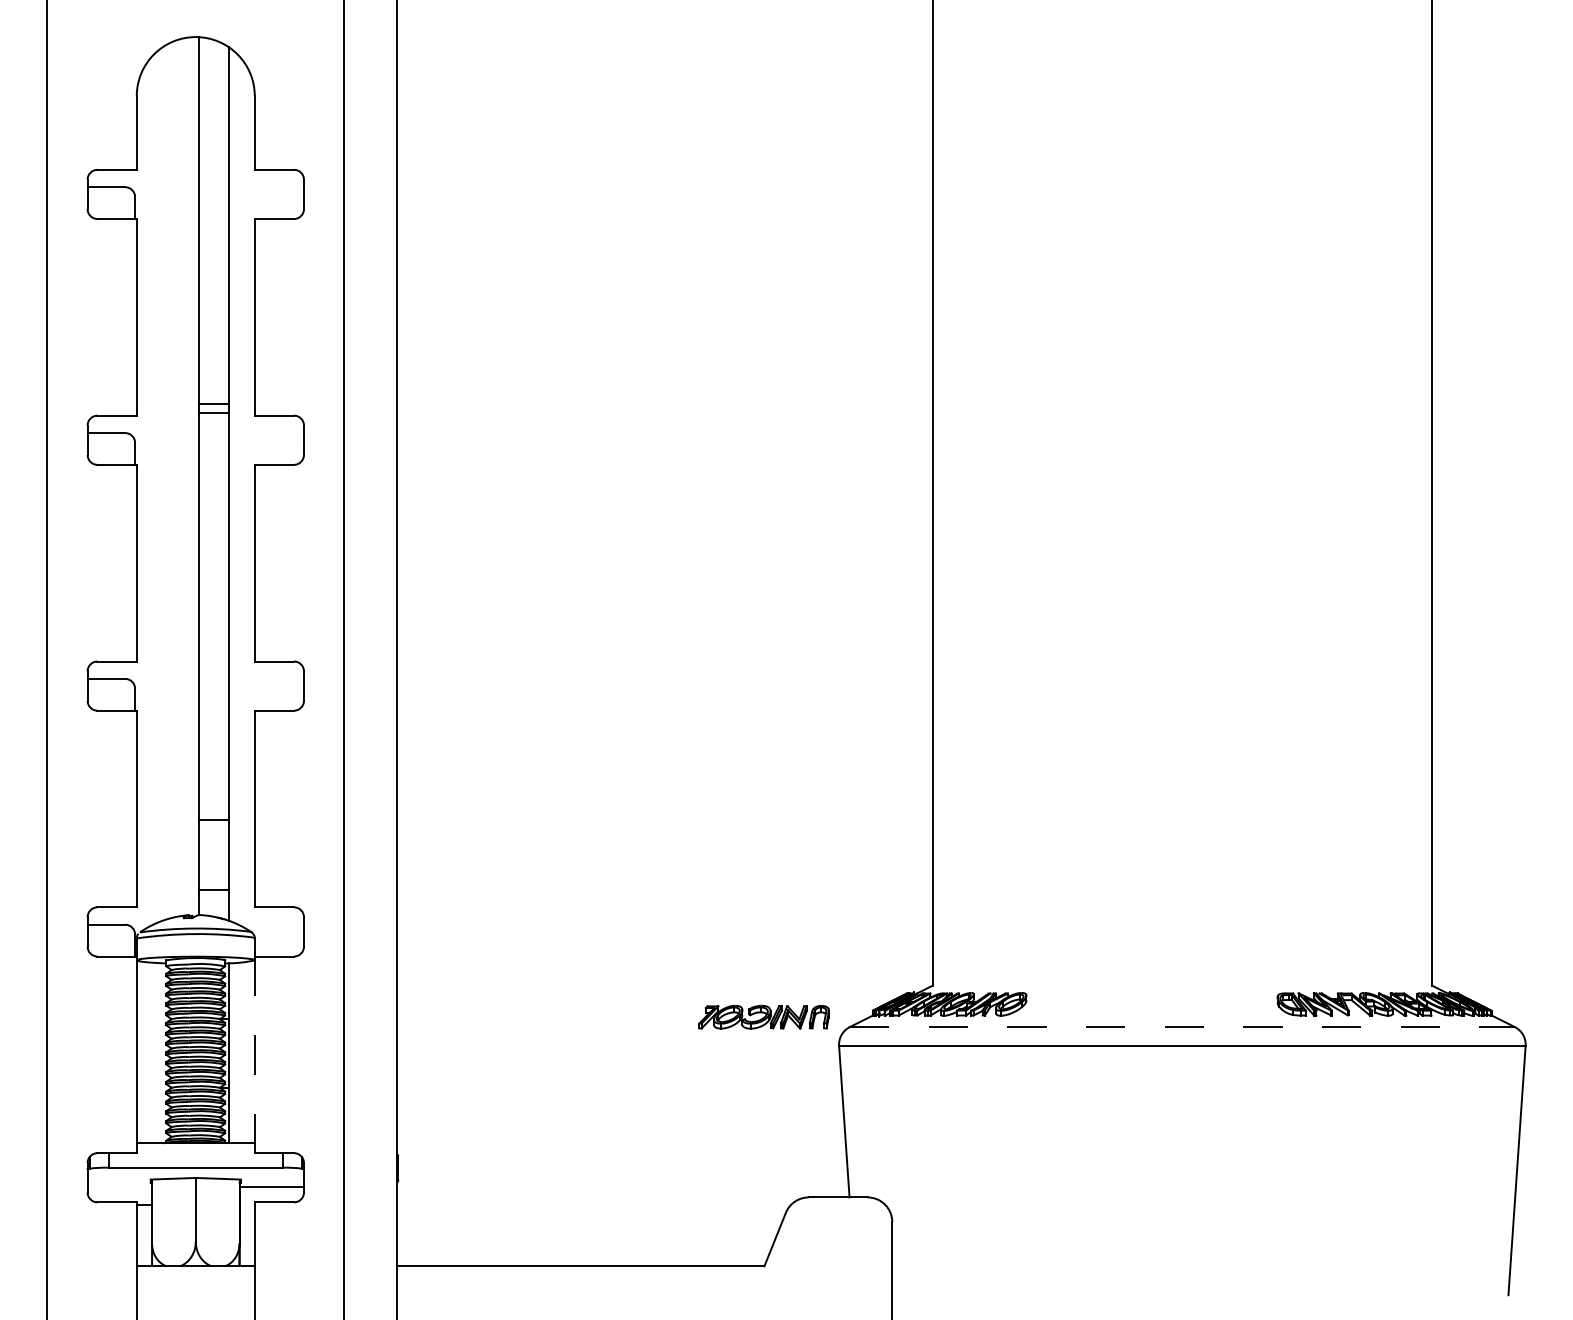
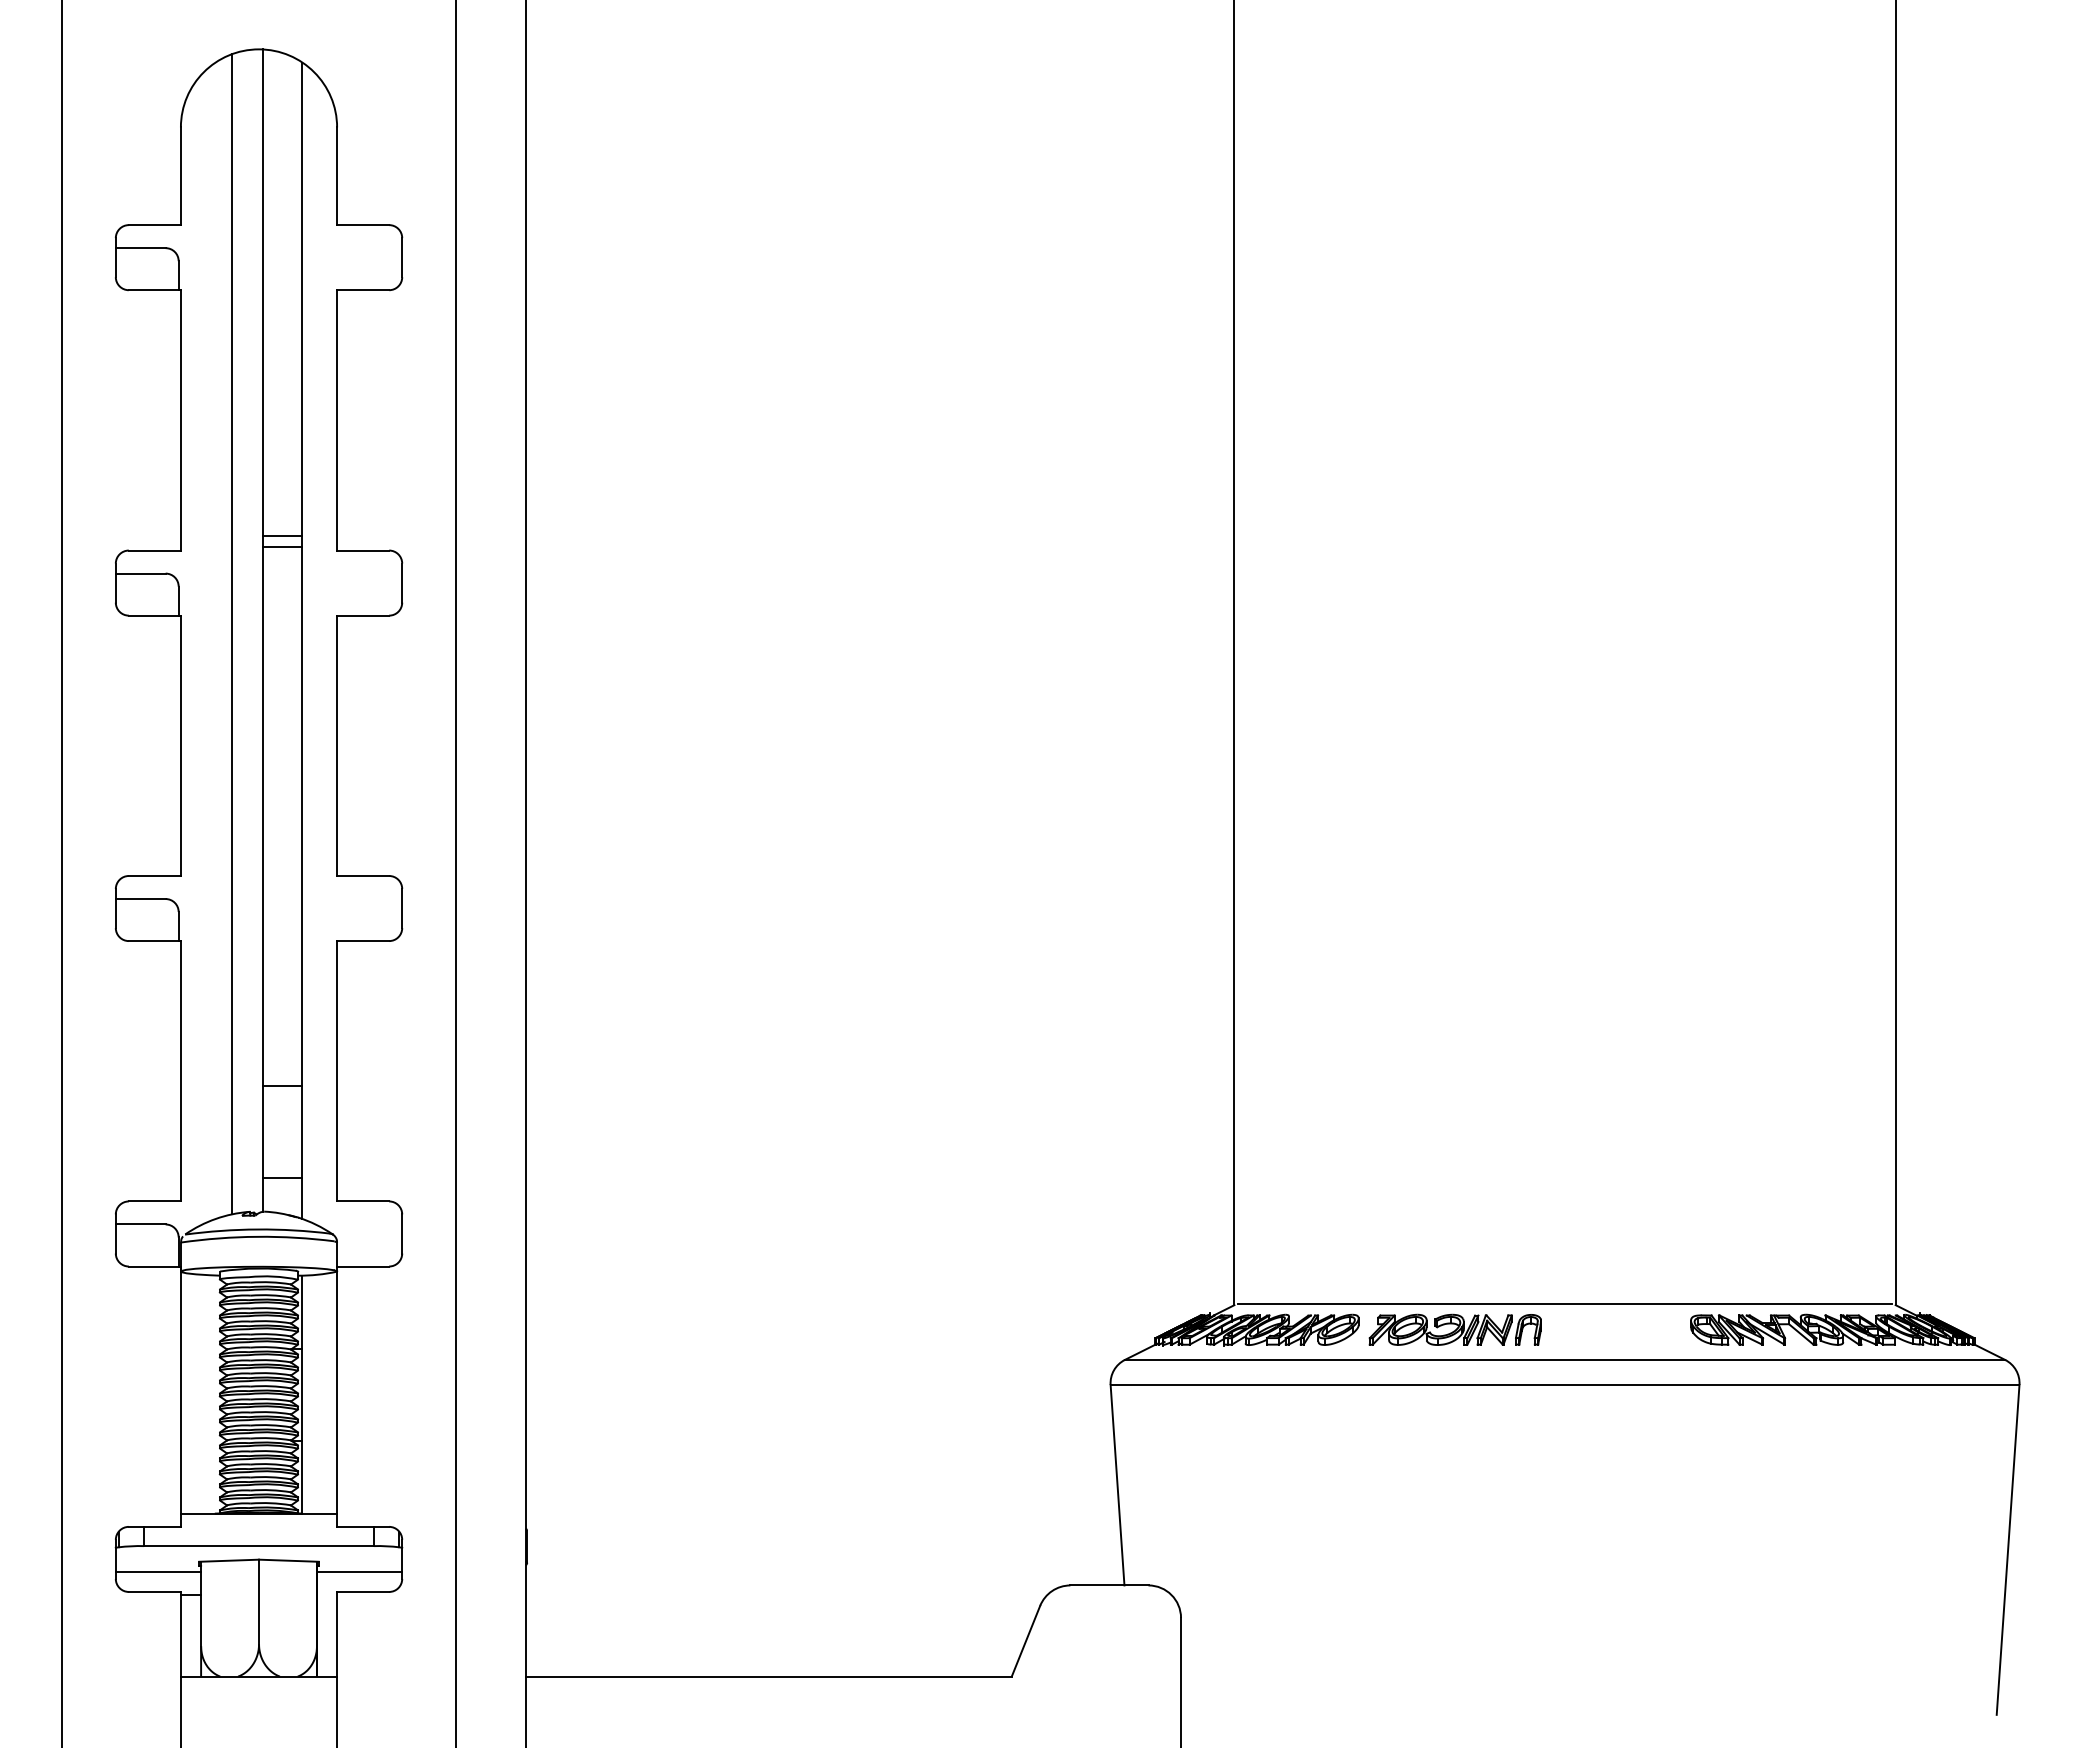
line: (175, 479) -> (232, 634), added
line: (1181, 984) -> (1564, 1303), added
part: (763, 1016) -> (1454, 1329), moved
line: (1182, 1026) -> (1565, 1359), dashed -> solid
line: (255, 1054) -> (337, 1396), dashed -> solid
line: (119, 1186) -> (158, 1571), added

